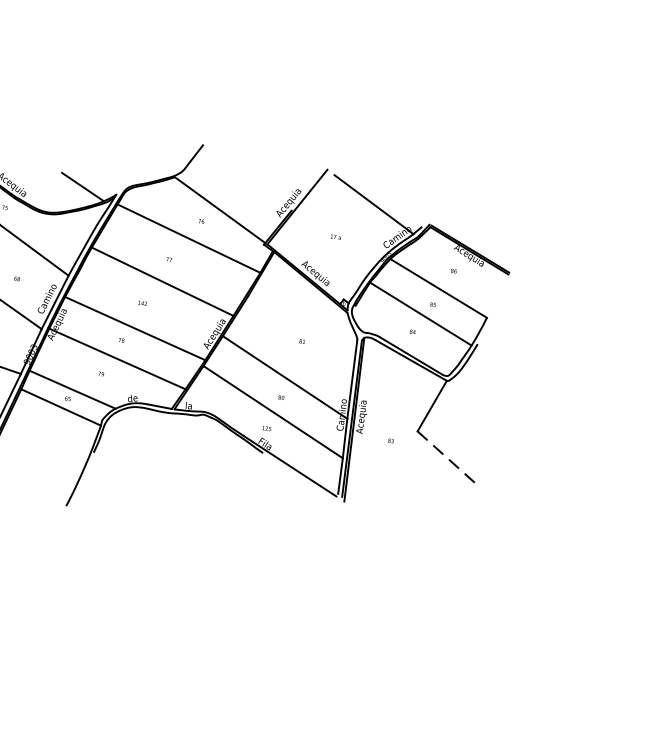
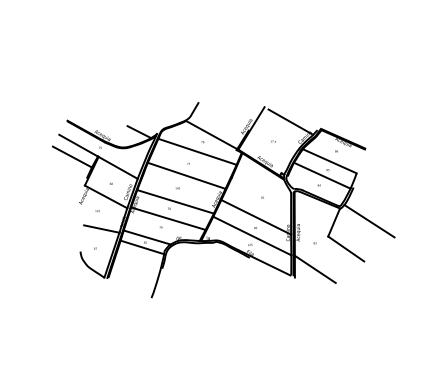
line: (499, 412) -> (369, 221), added
line: (449, 458) -> (346, 248), dashed -> solid
line: (383, 488) -> (314, 268), added

